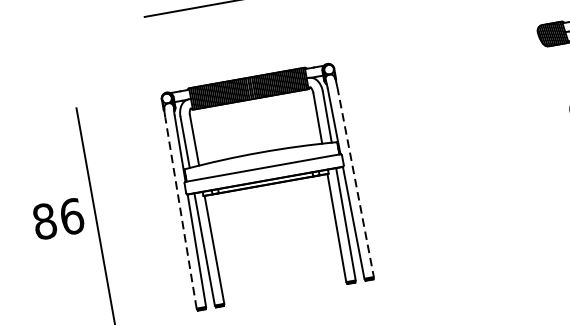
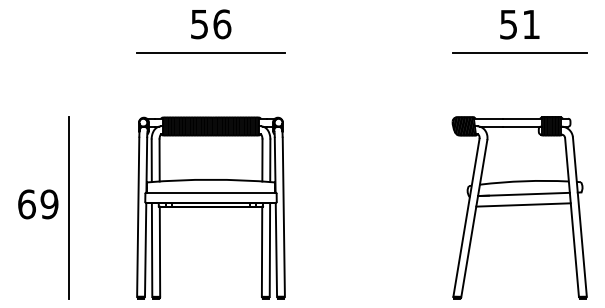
line: (355, 182) -> (283, 217), dashed -> solid
line: (181, 213) -> (138, 217), dashed -> solid
text: (58, 219) -> (38, 204), 86 -> 69

